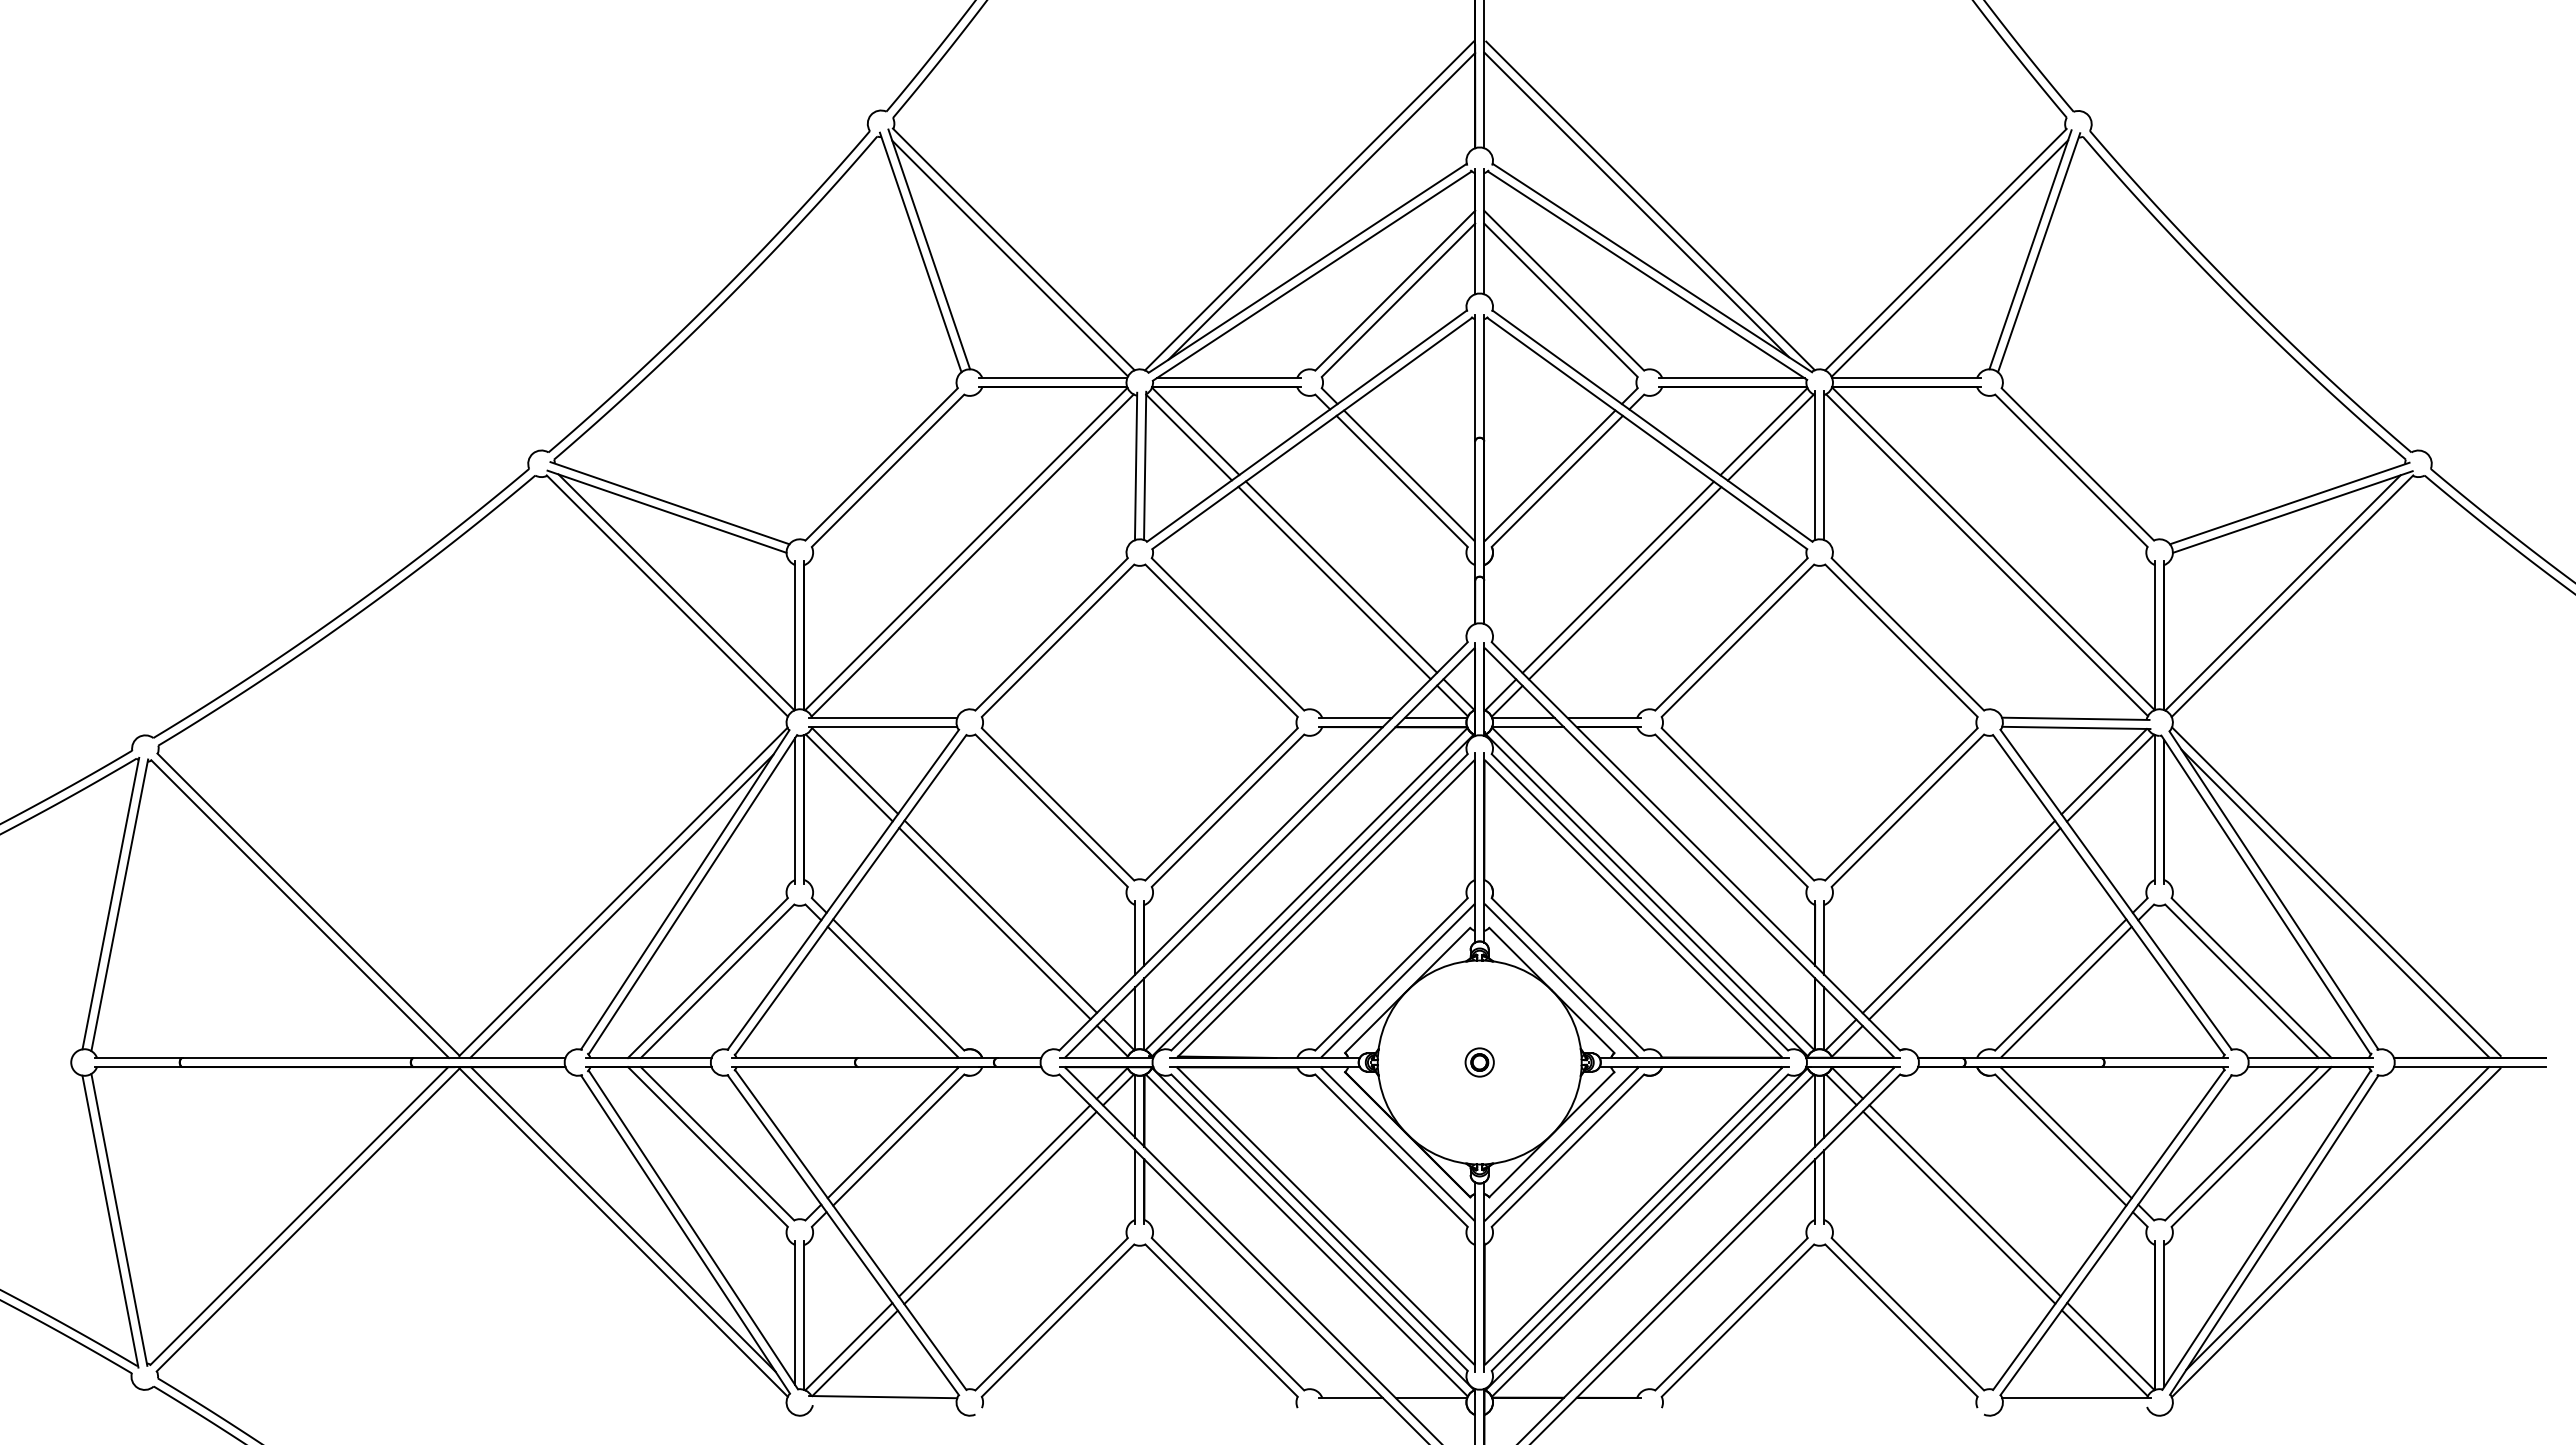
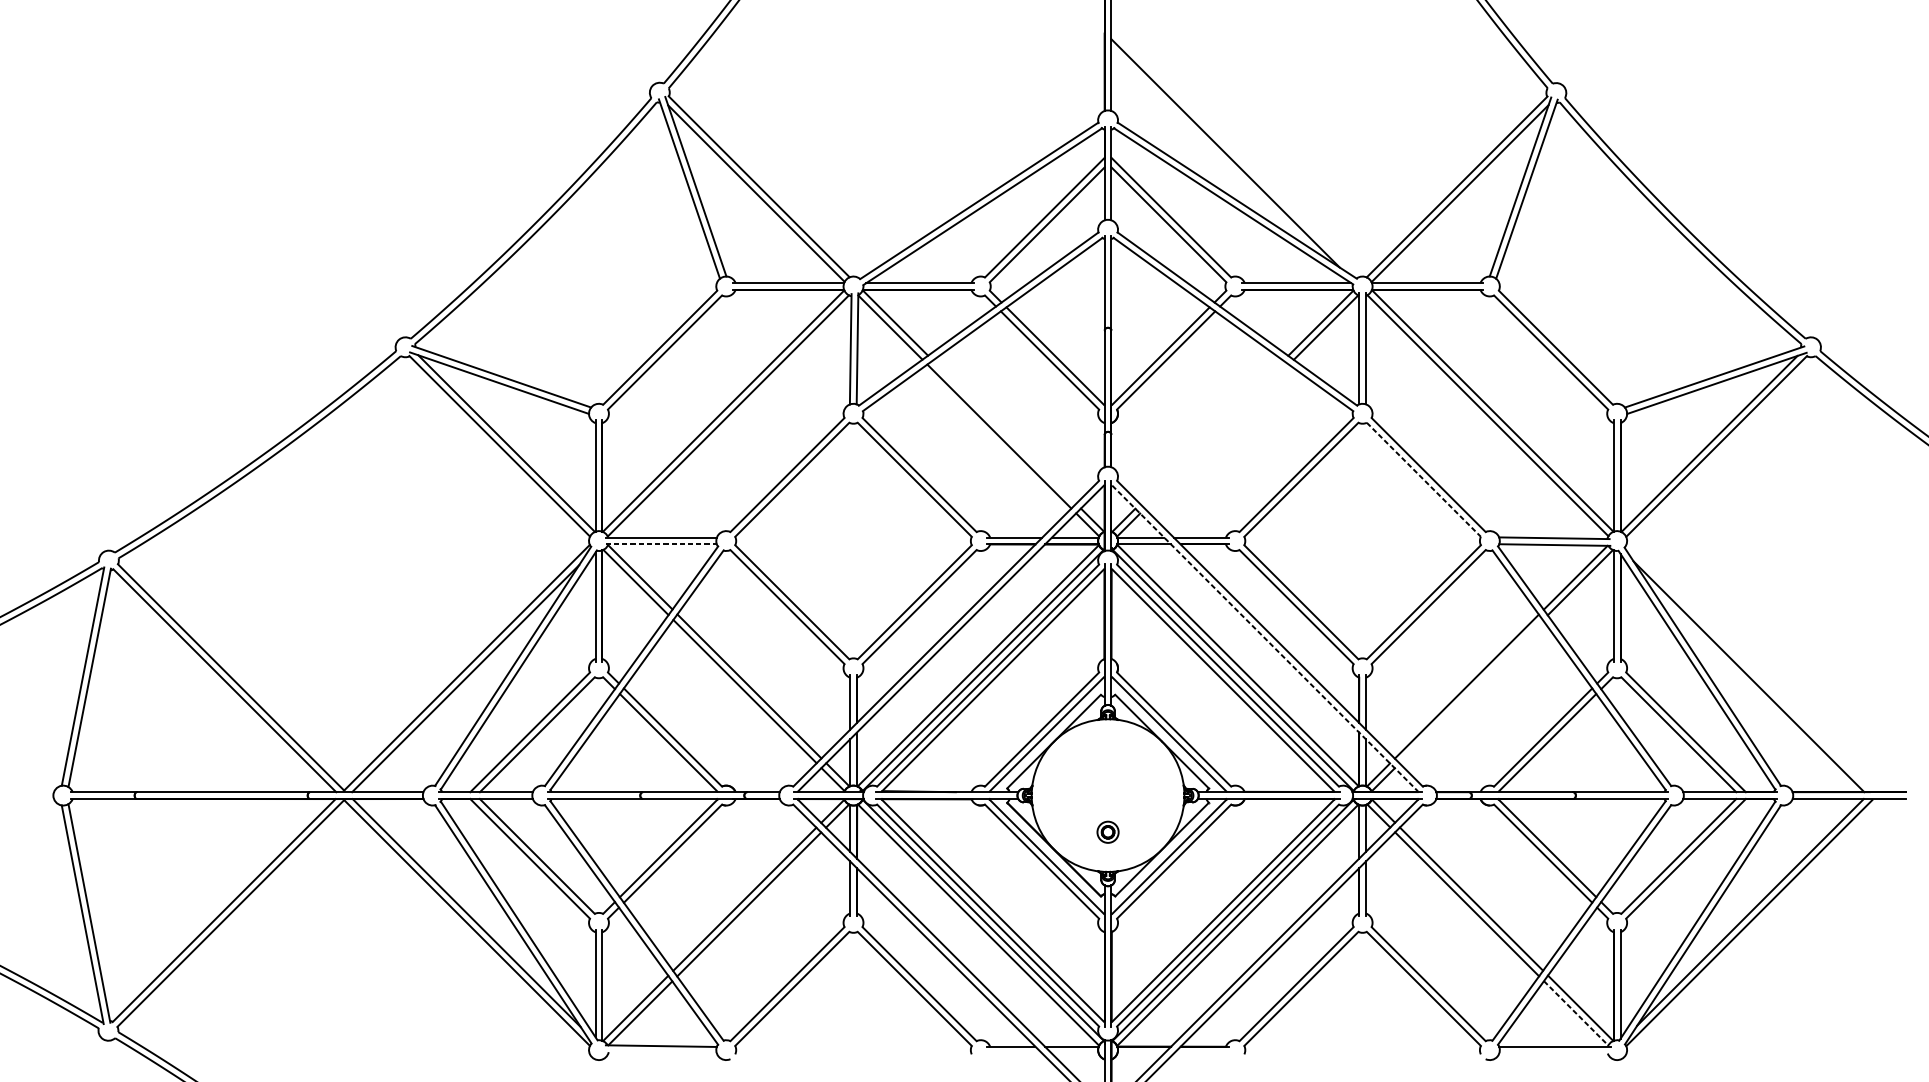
line: (1309, 205) -> (980, 153), removed
line: (1650, 205) -> (1235, 153), removed
line: (1321, 206) -> (989, 154), removed
line: (1341, 576) -> (1004, 431), removed
line: (1617, 577) -> (1211, 432), removed
line: (1625, 583) -> (1217, 436), removed
line: (1901, 640) -> (1423, 479), solid -> dashed
line: (883, 727) -> (661, 544), solid -> dashed
line: (1689, 852) -> (1265, 638), solid -> dashed
line: (2336, 891) -> (1749, 667), removed
line: (1964, 923) -> (1471, 691), removed
part: (1479, 1062) -> (1107, 832), moved
line: (2104, 1353) -> (1575, 1013), solid -> dashed

